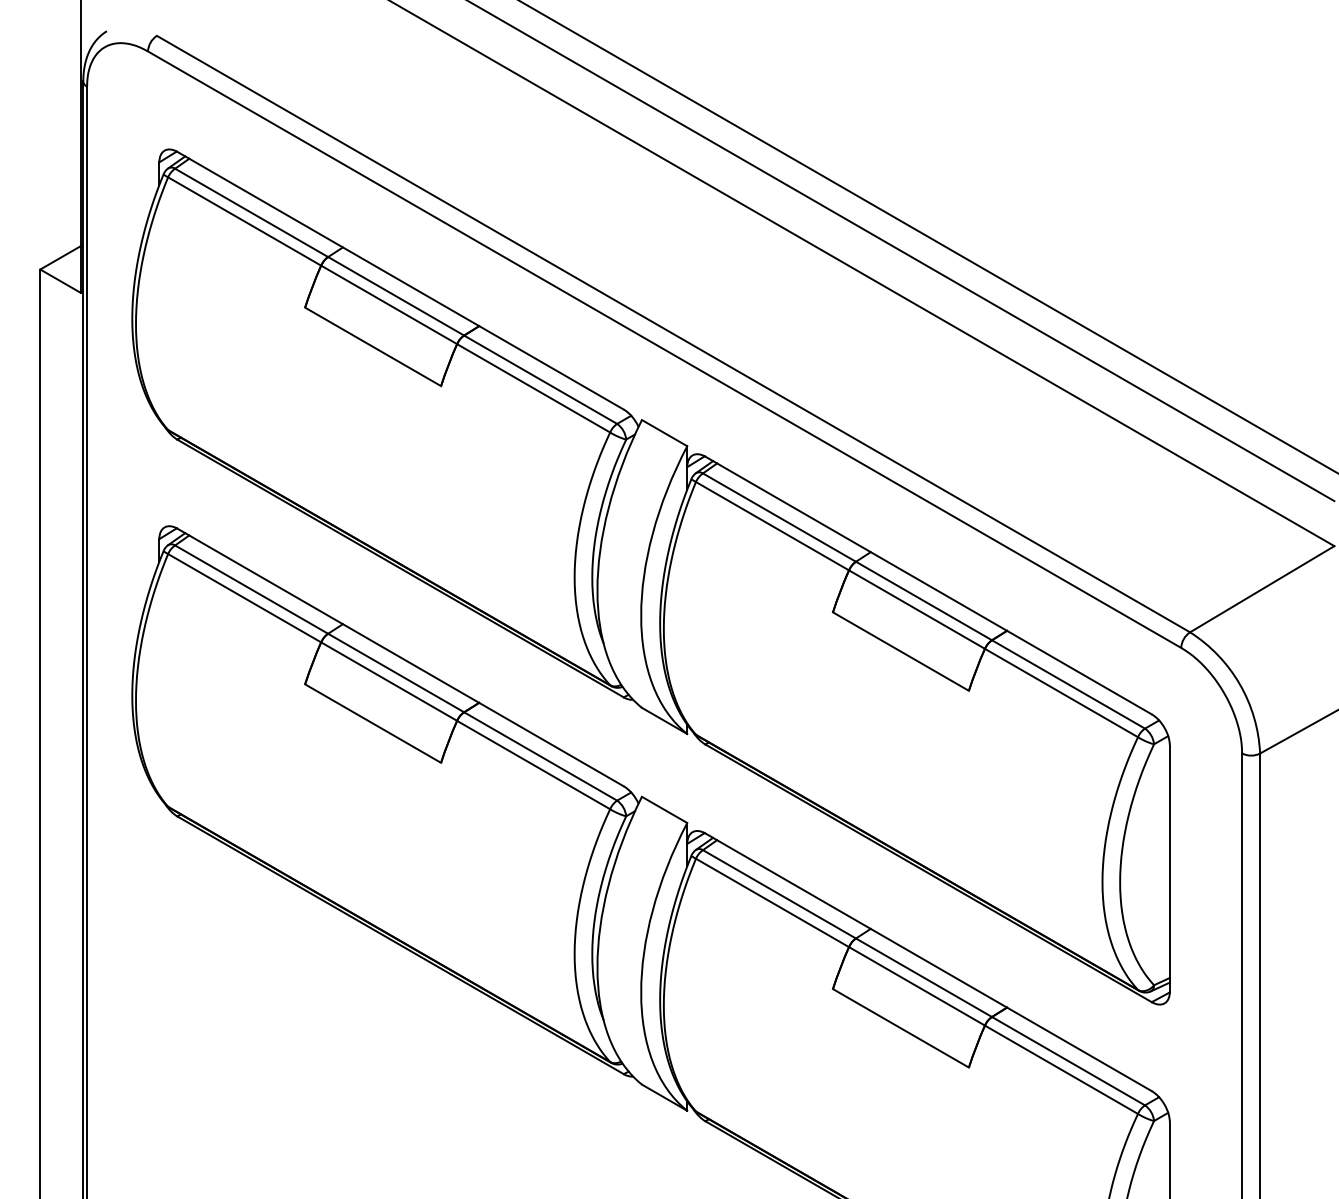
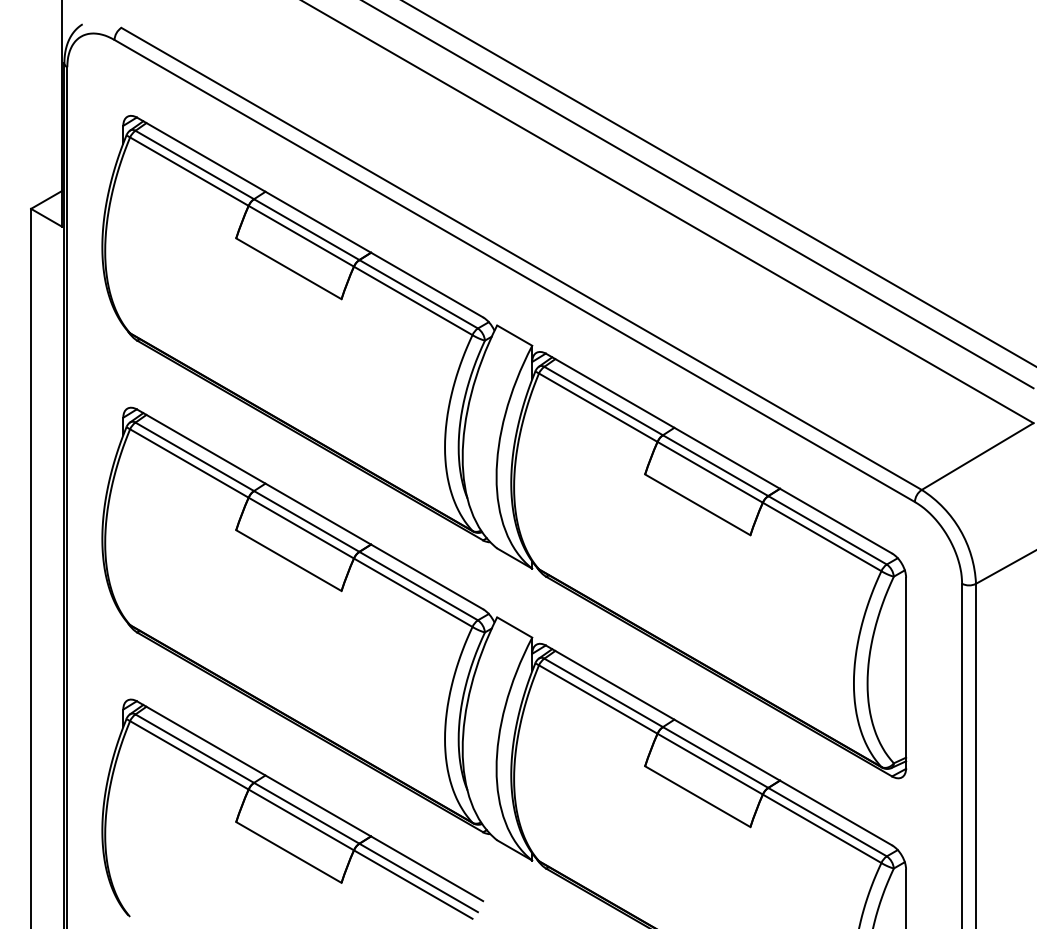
part: (377, 1043) -> (292, 808), added

